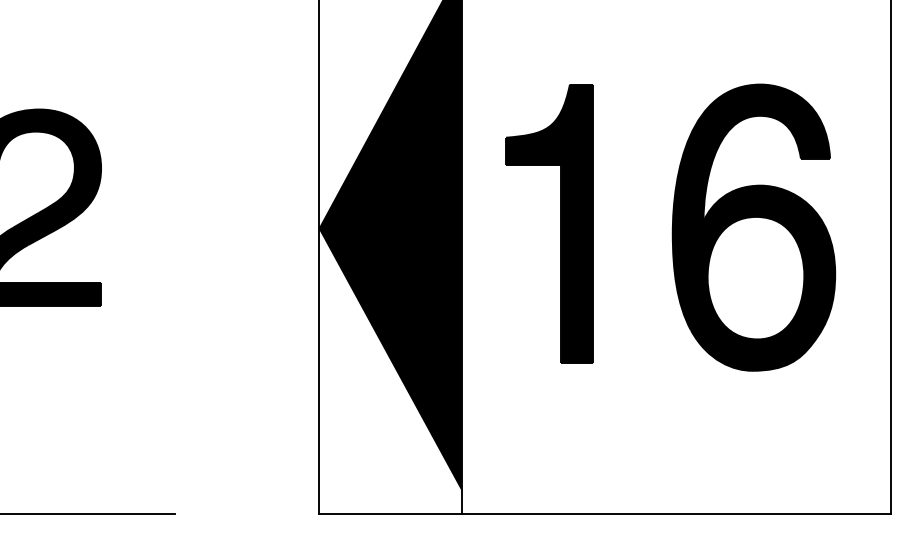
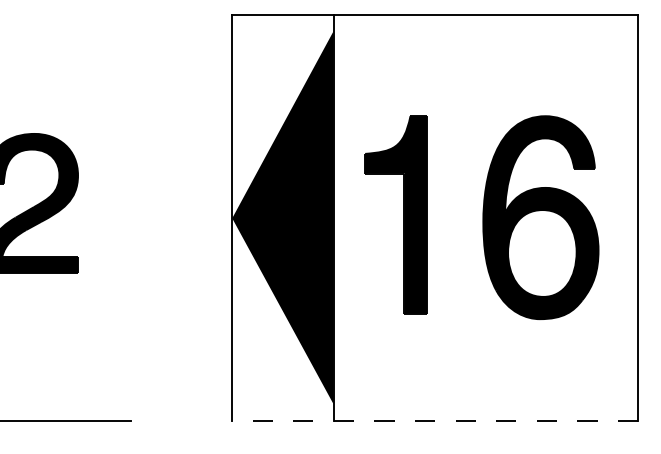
line: (605, 513) -> (435, 420), solid -> dashed

